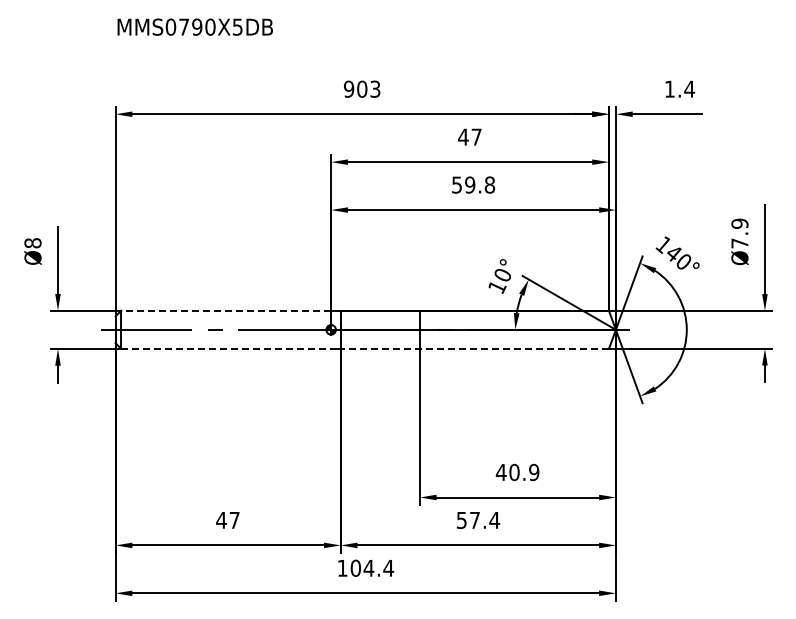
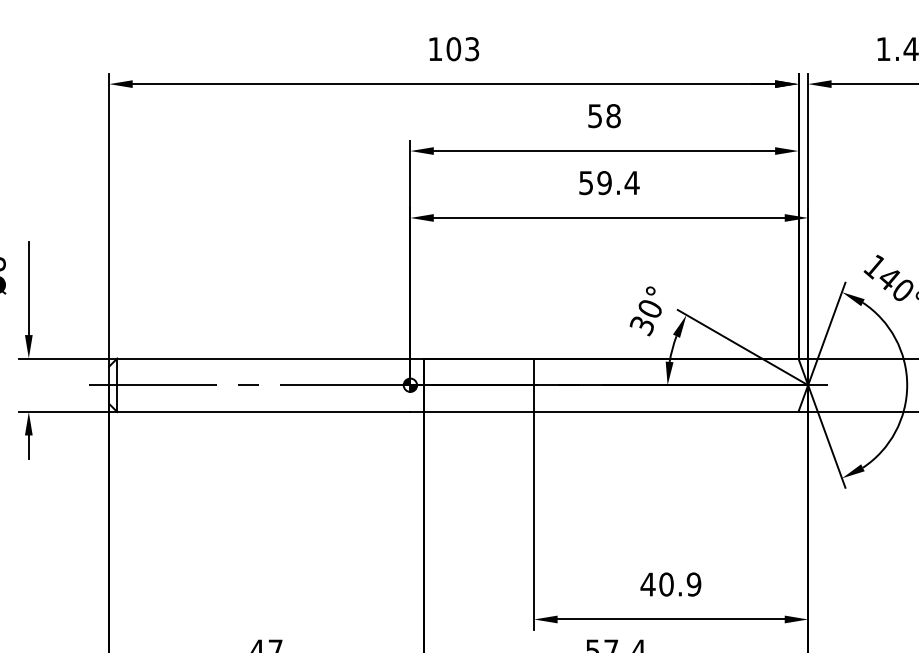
text: (348, 88) -> (434, 48), 903 -> 103
text: (469, 136) -> (603, 115), 47 -> 58
text: (489, 184) -> (631, 182), 59.8 -> 59.4
text: (497, 287) -> (642, 326), 10° -> 30°
line: (226, 310) -> (264, 358), dashed -> solid
line: (474, 348) -> (610, 411), dashed -> solid
line: (226, 349) -> (264, 412), dashed -> solid

